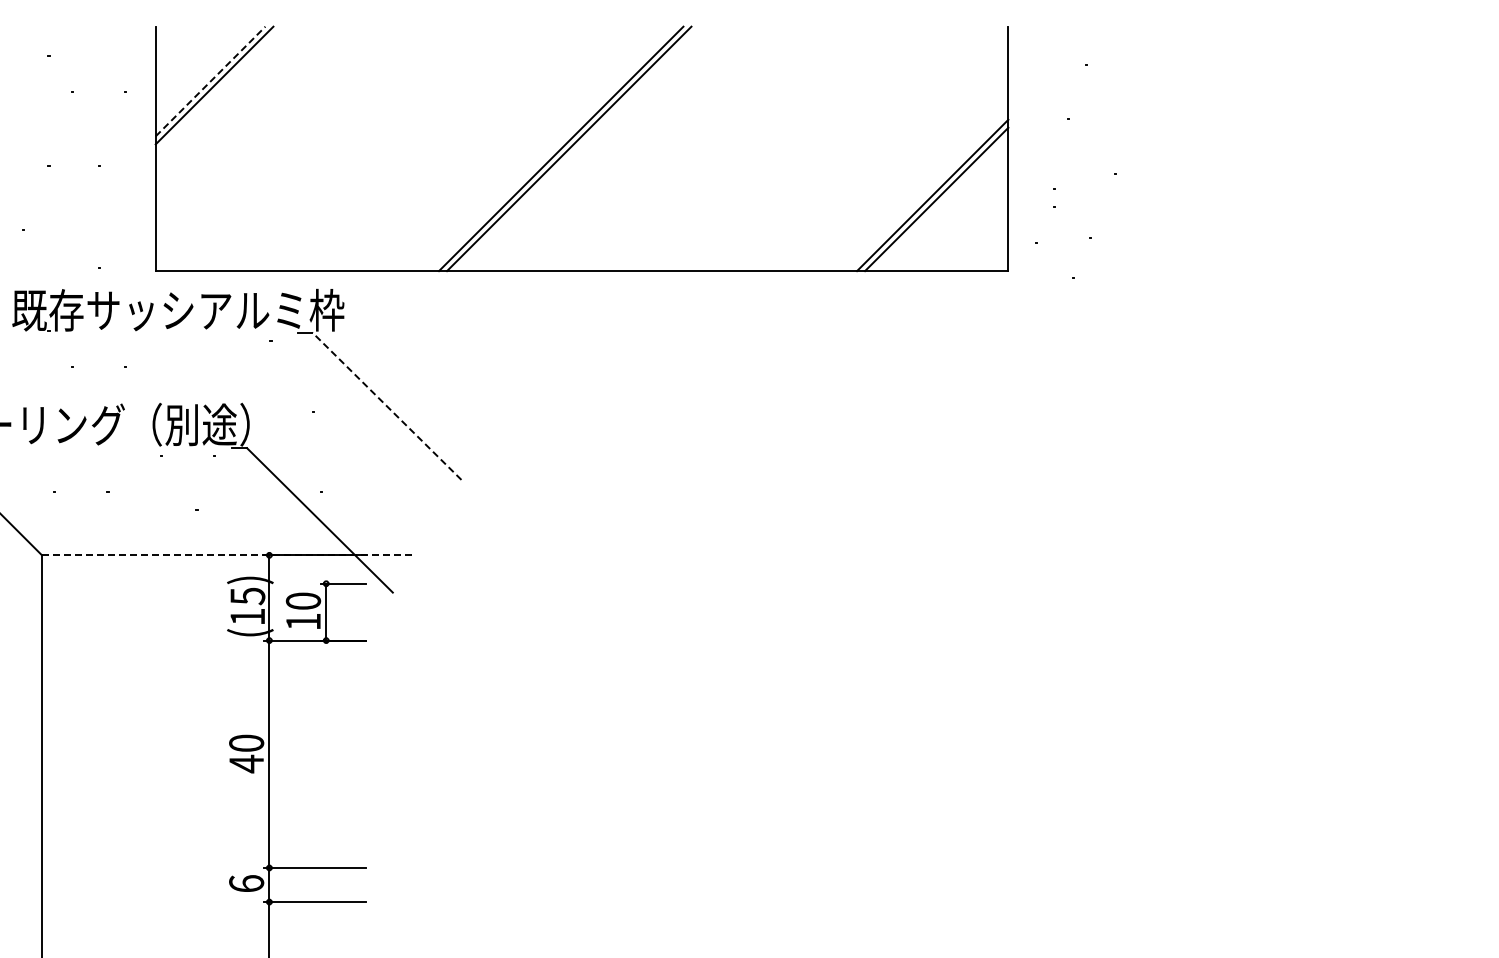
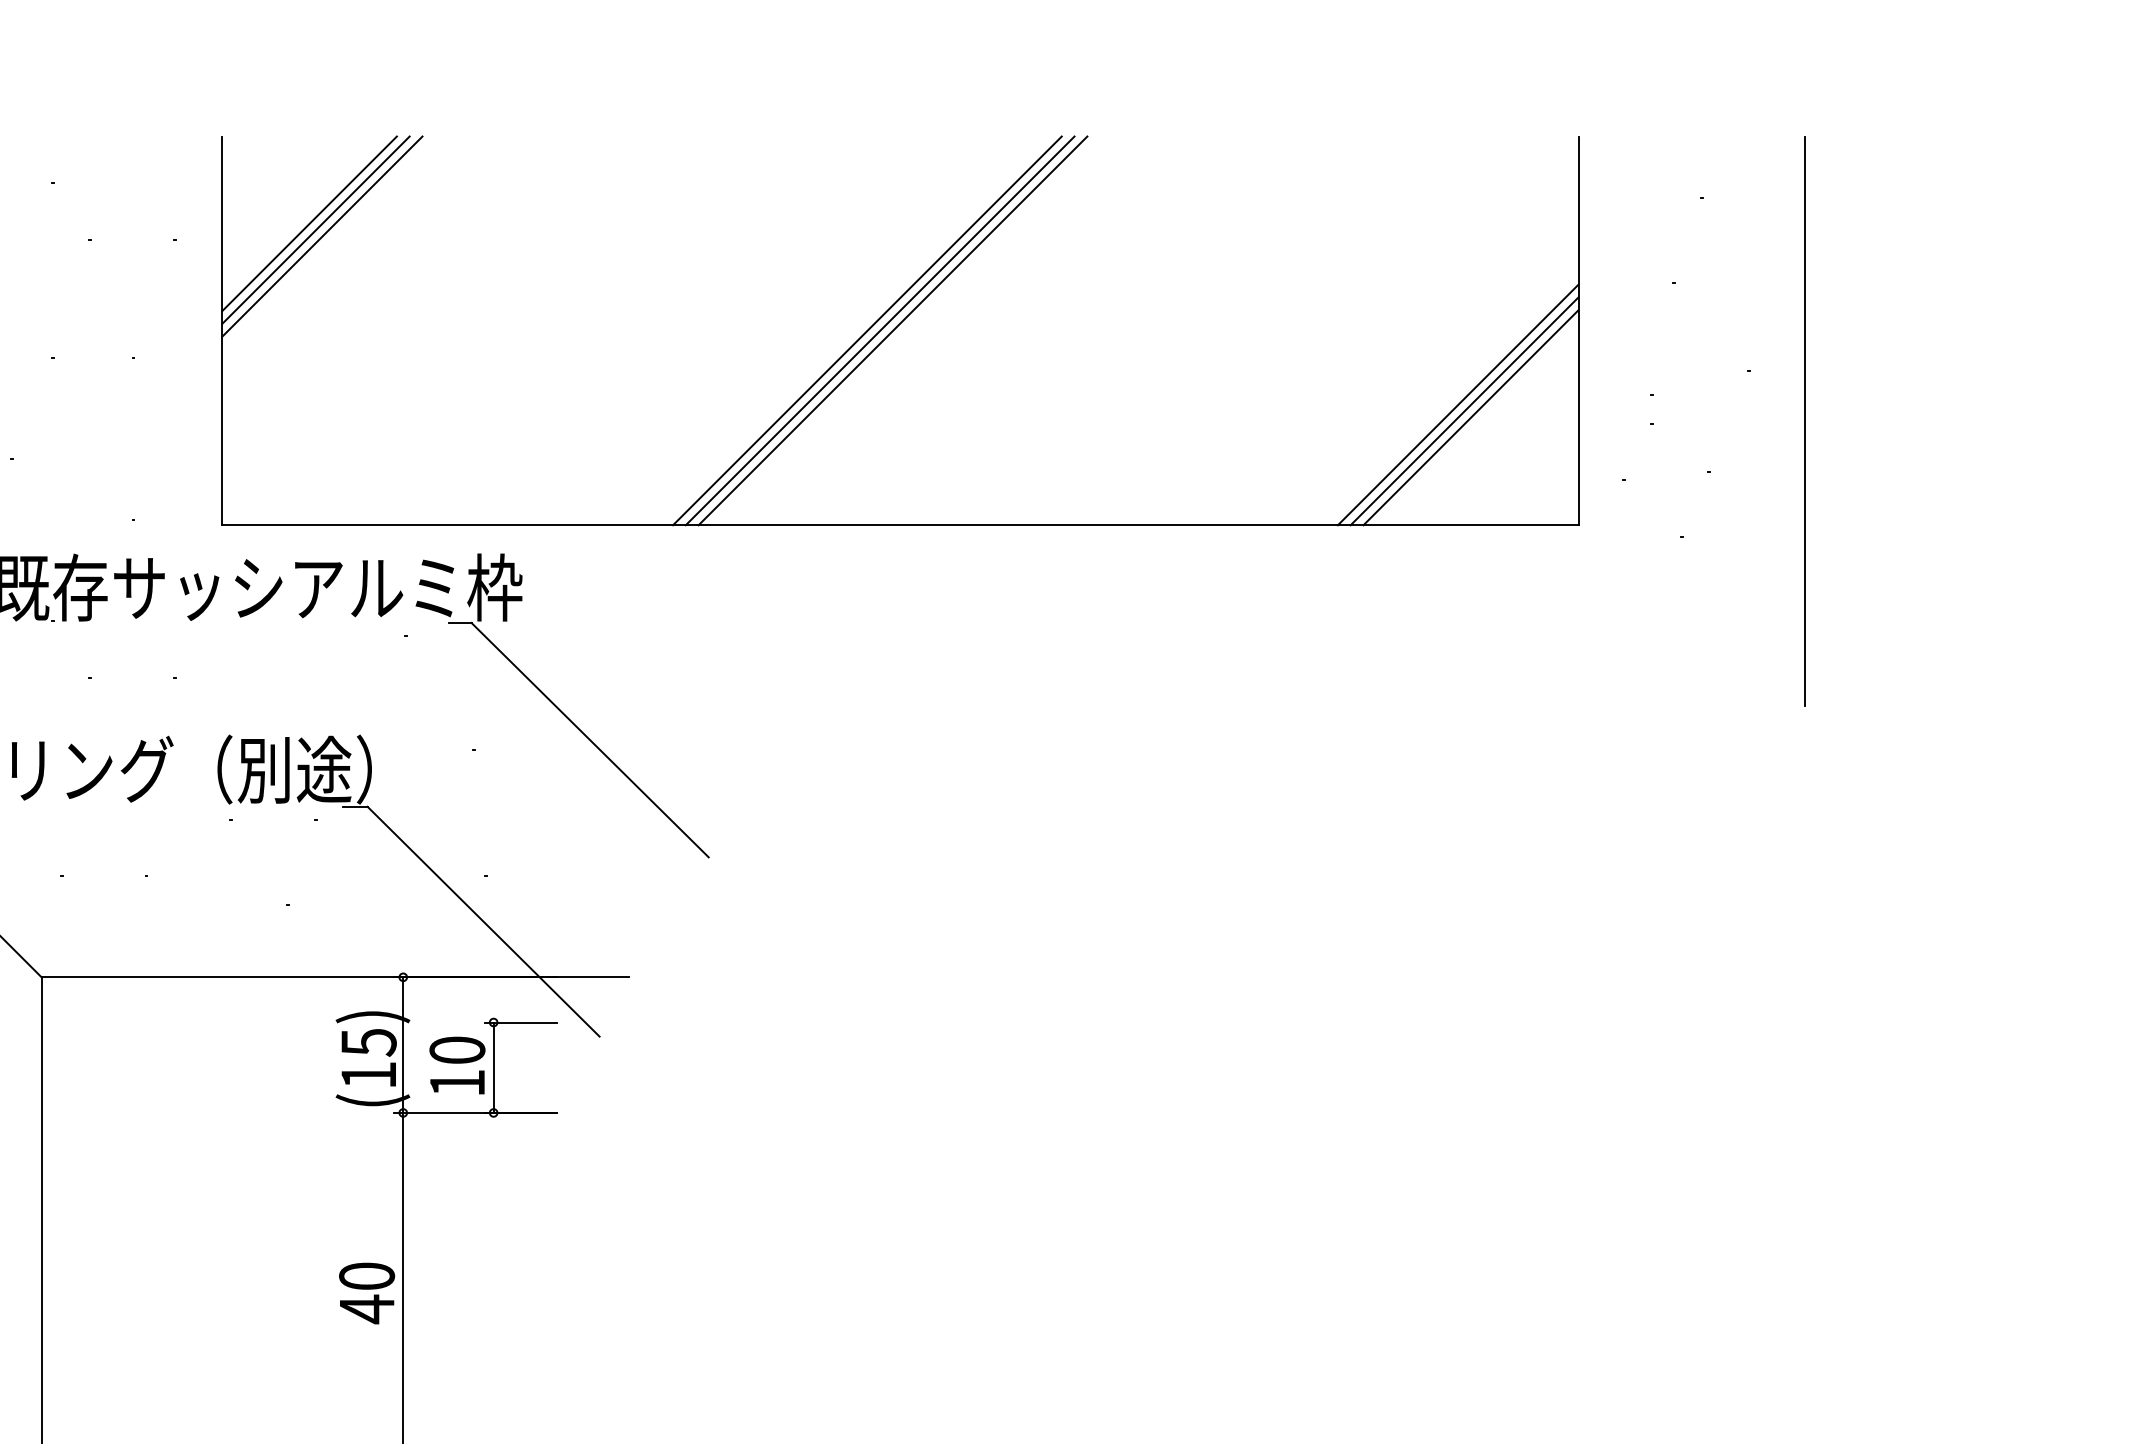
line: (210, 81) -> (309, 223), dashed -> solid
line: (218, 89) -> (322, 236), added
line: (577, 148) -> (893, 330), added
line: (940, 203) -> (1470, 417), added
line: (1150, 205) -> (1804, 420), added
line: (386, 406) -> (589, 740), dashed -> solid
line: (226, 555) -> (335, 977), dashed -> solid

